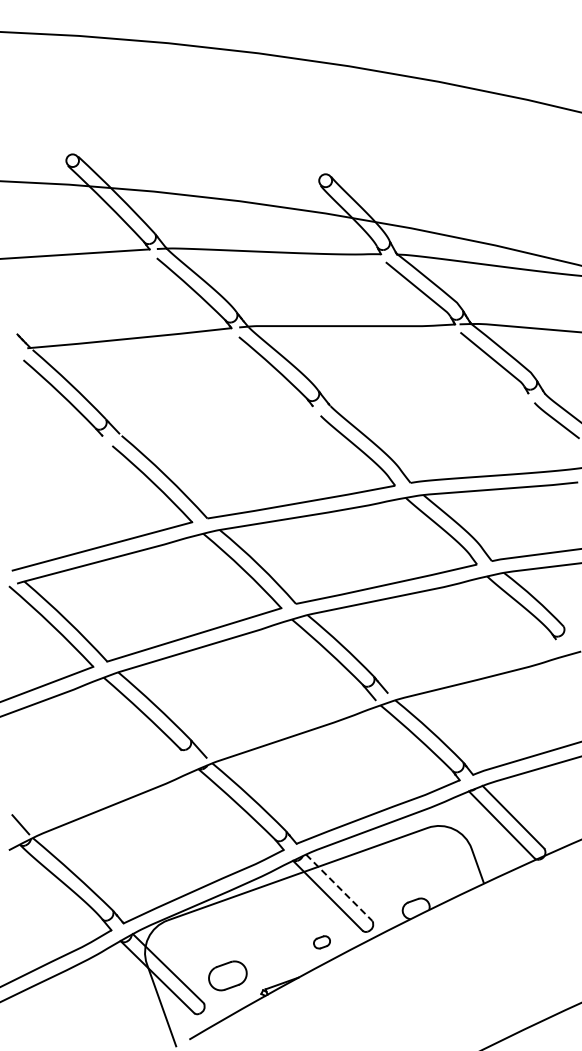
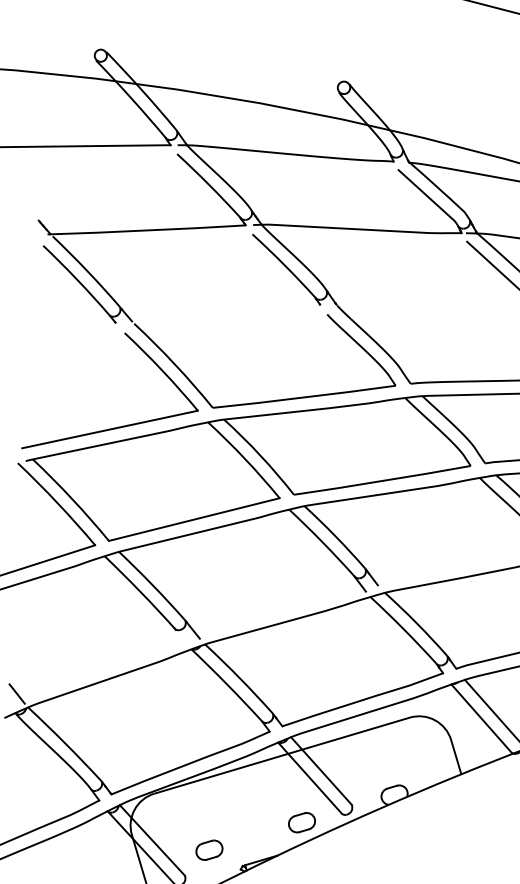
line: (339, 887) -> (321, 770), dashed -> solid
part: (321, 942) -> (301, 822), size x1.67
part: (227, 975) -> (209, 849), size x0.71

